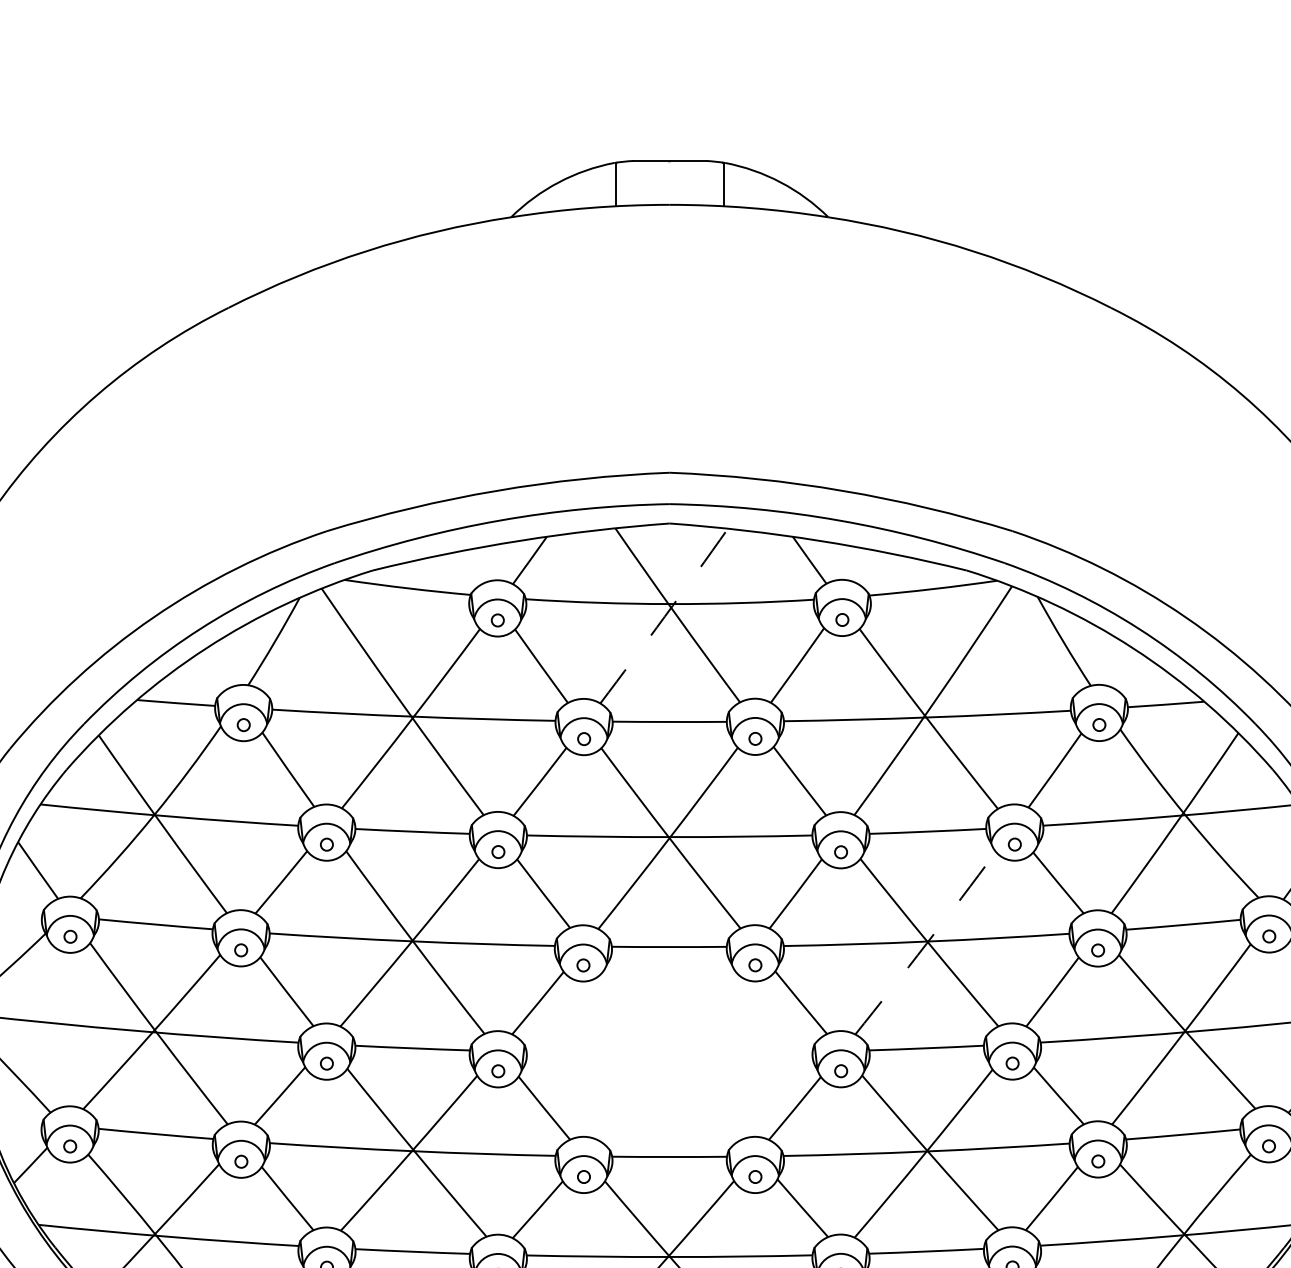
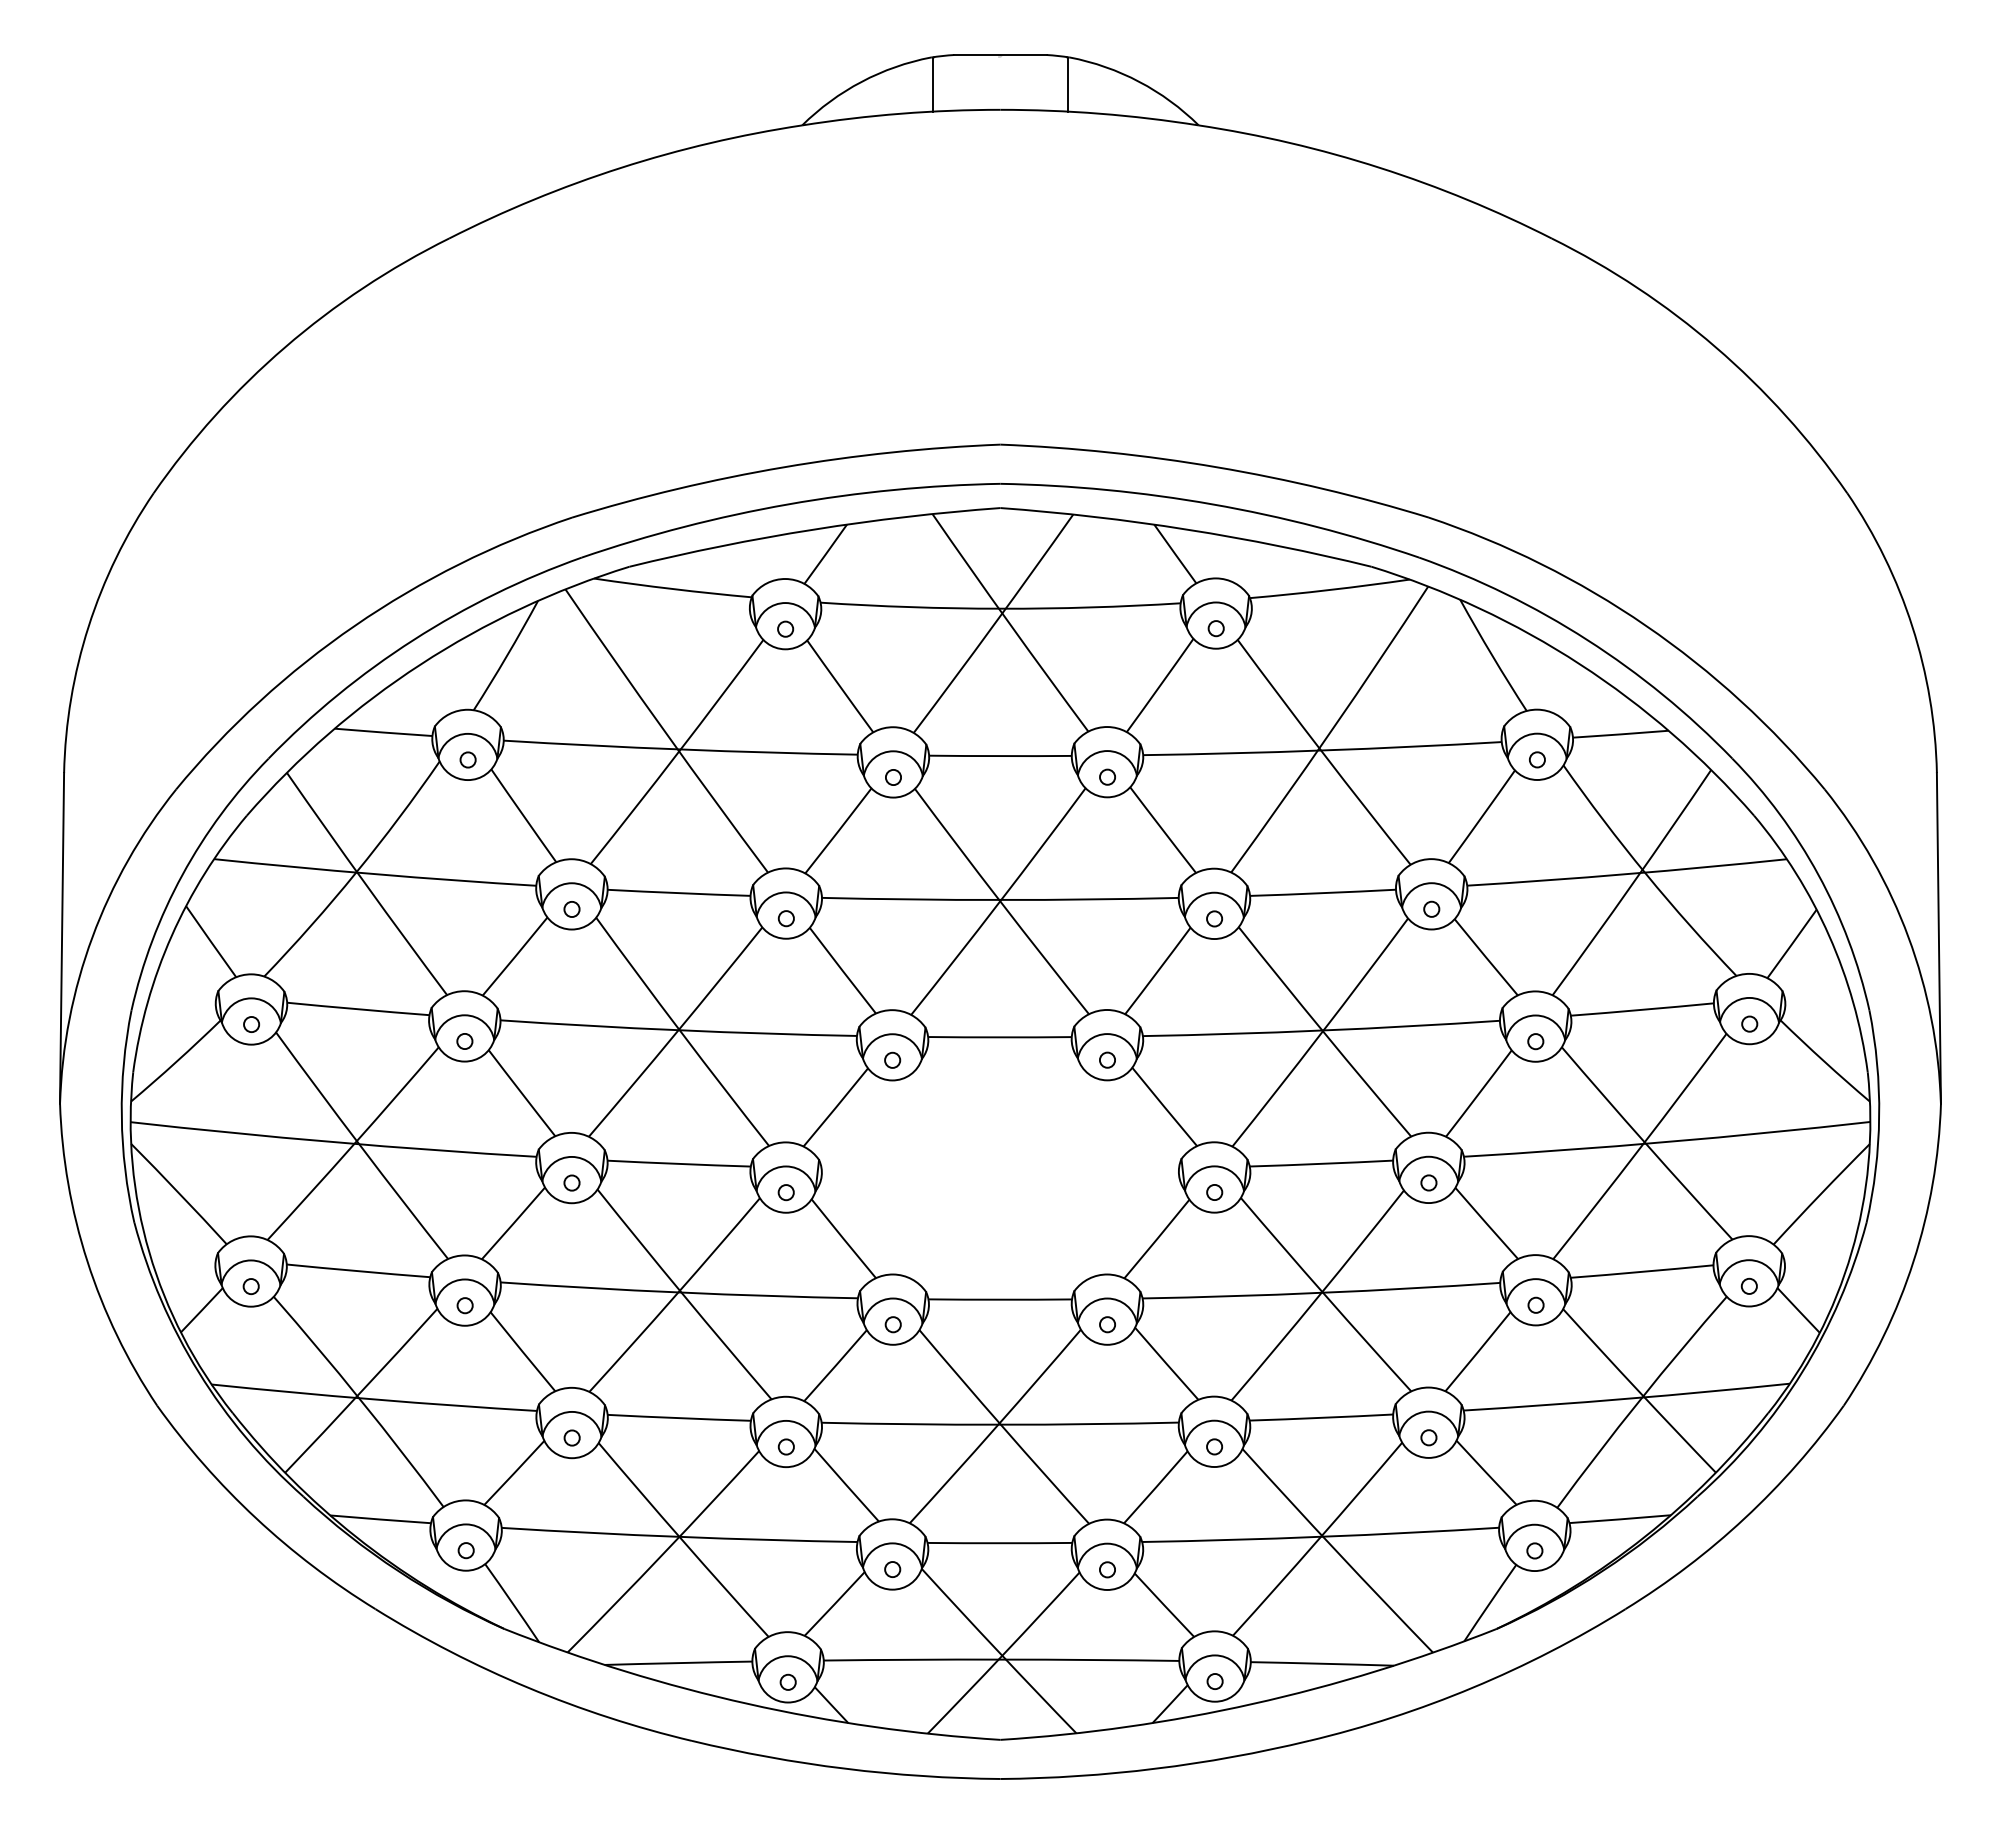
arc: (664, 616) -> (994, 624), dashed -> solid
arc: (926, 943) -> (1321, 1033), dashed -> solid

